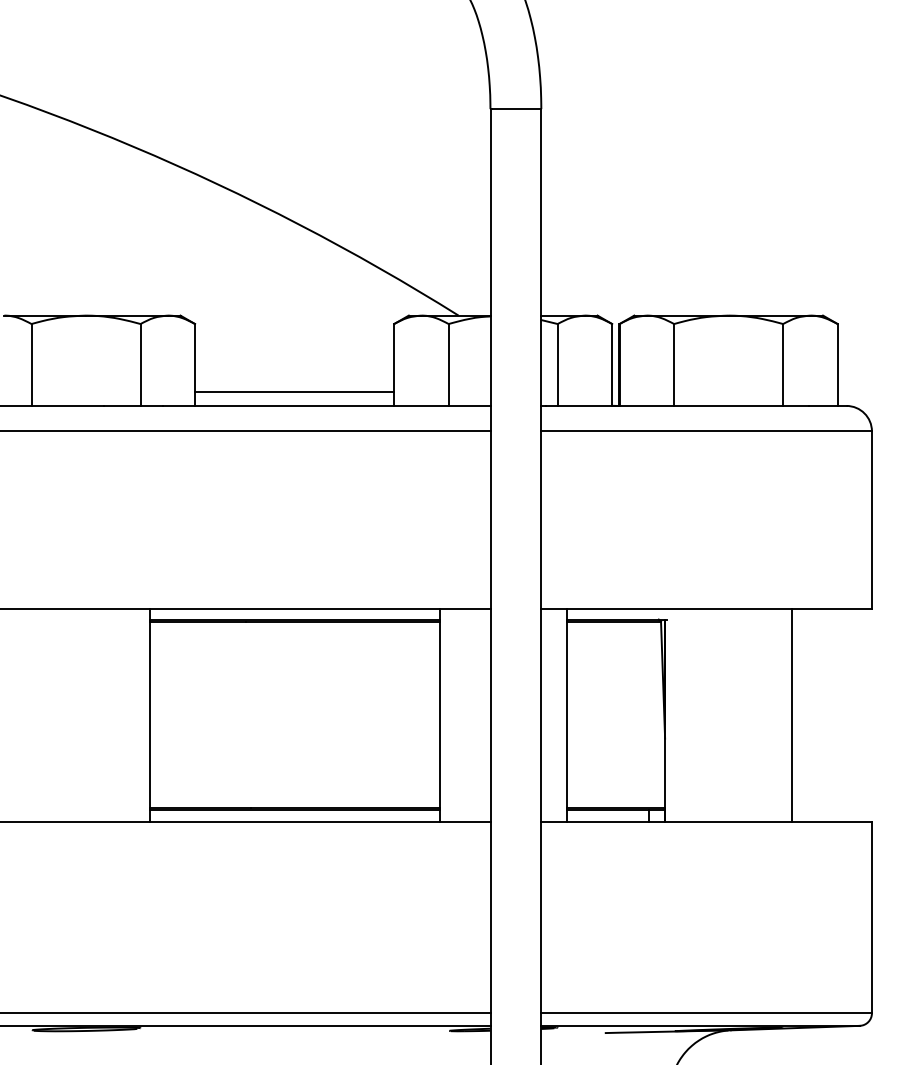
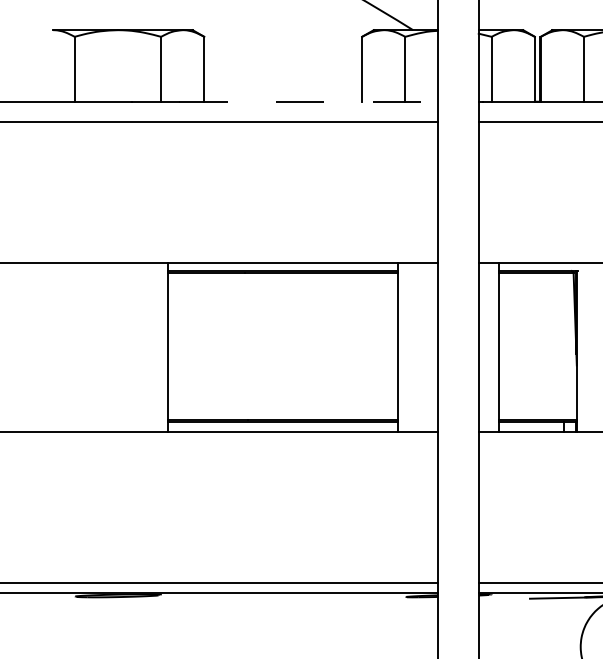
line: (294, 391) -> (283, 90), removed
line: (326, 405) -> (308, 101), solid -> dashed

